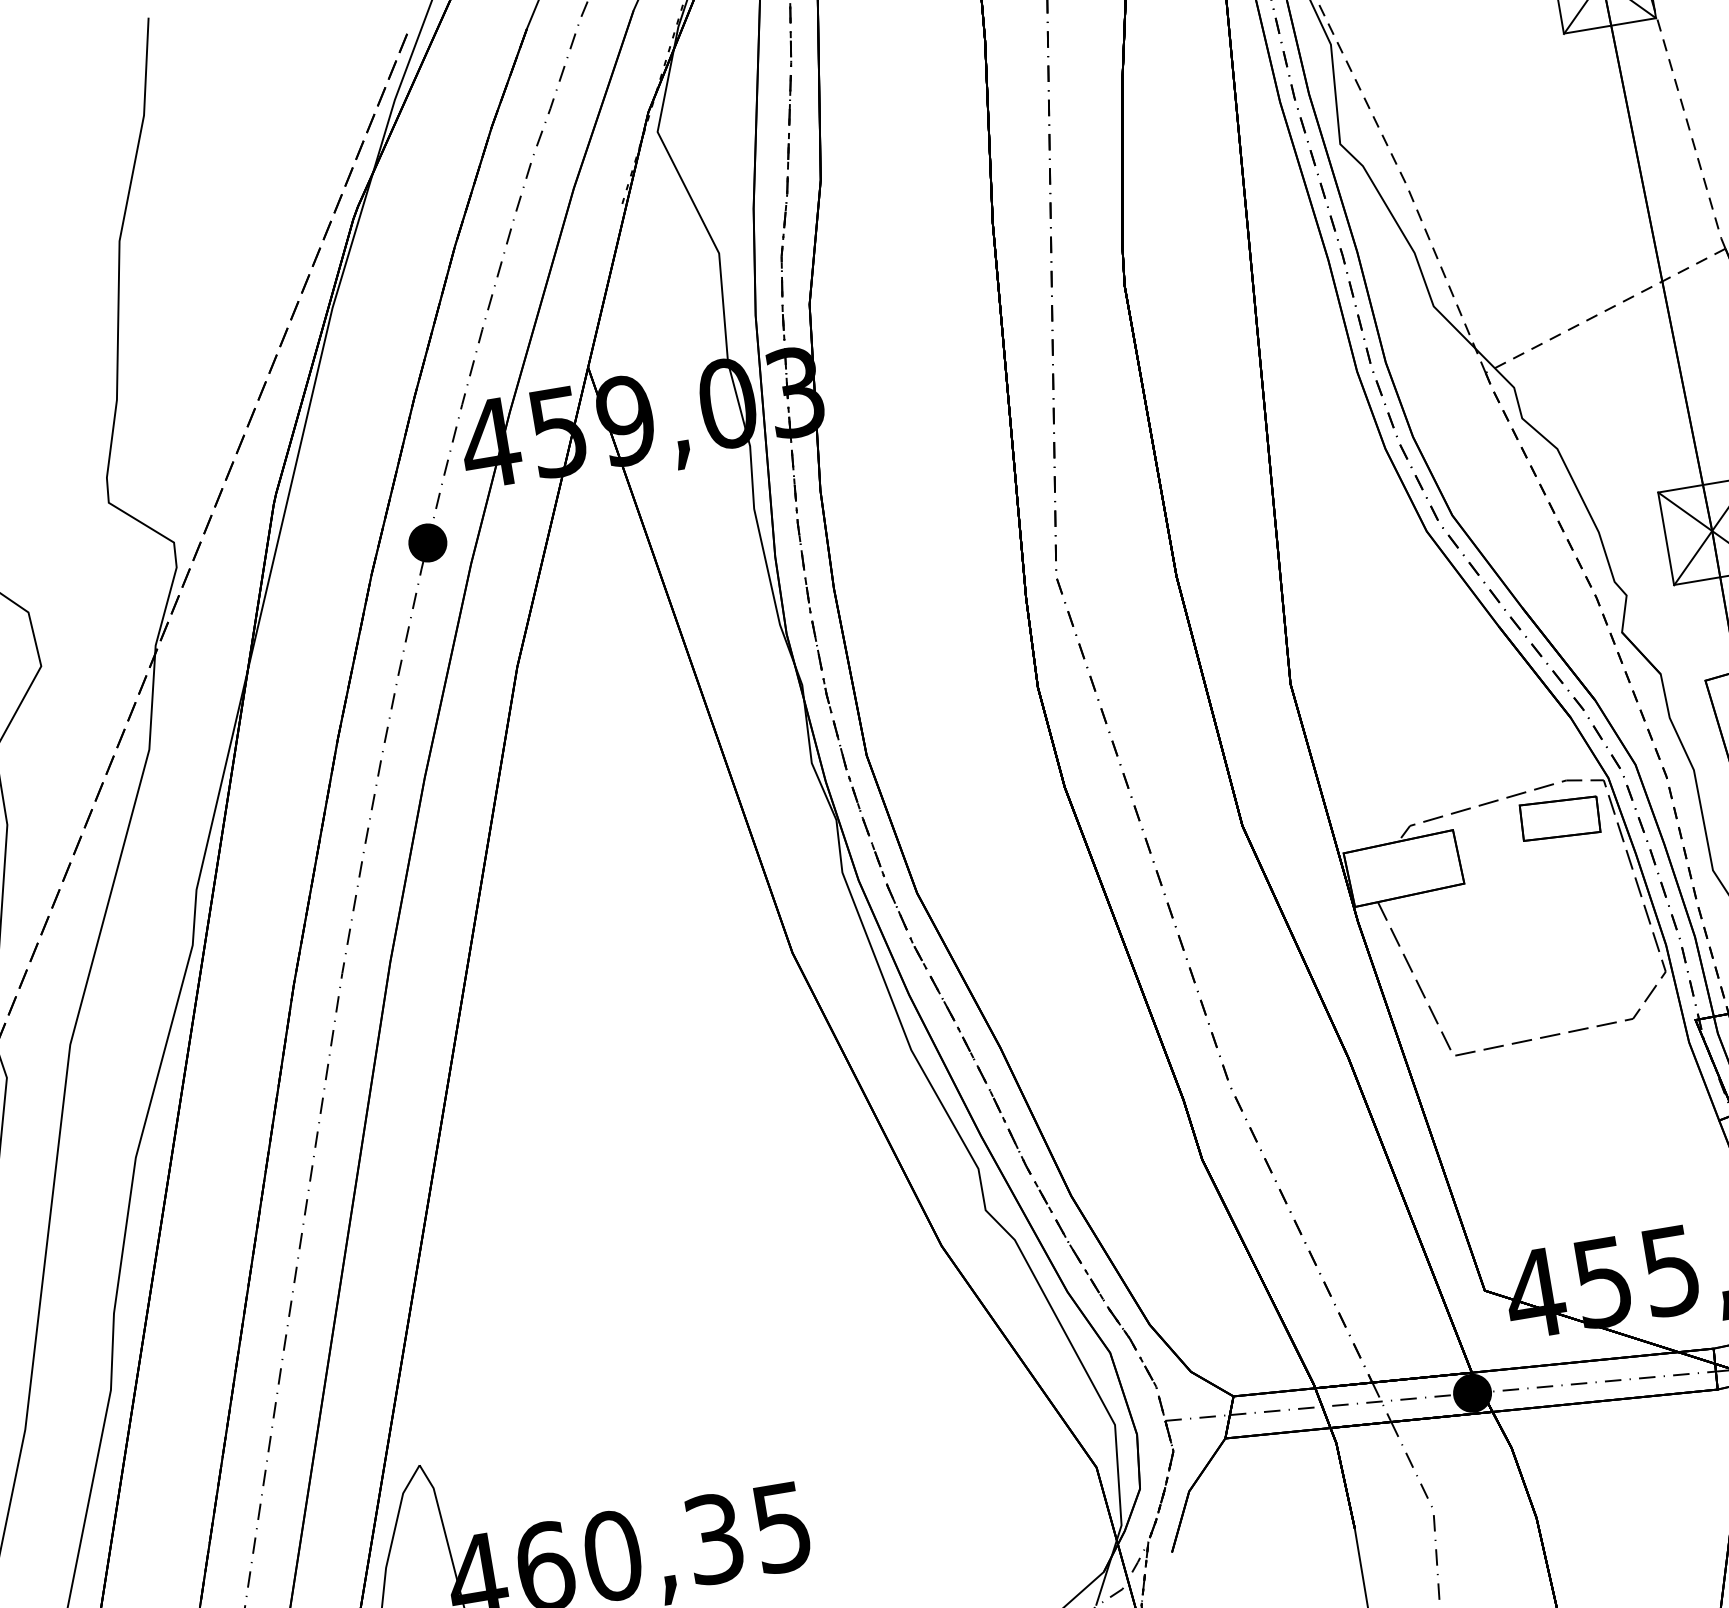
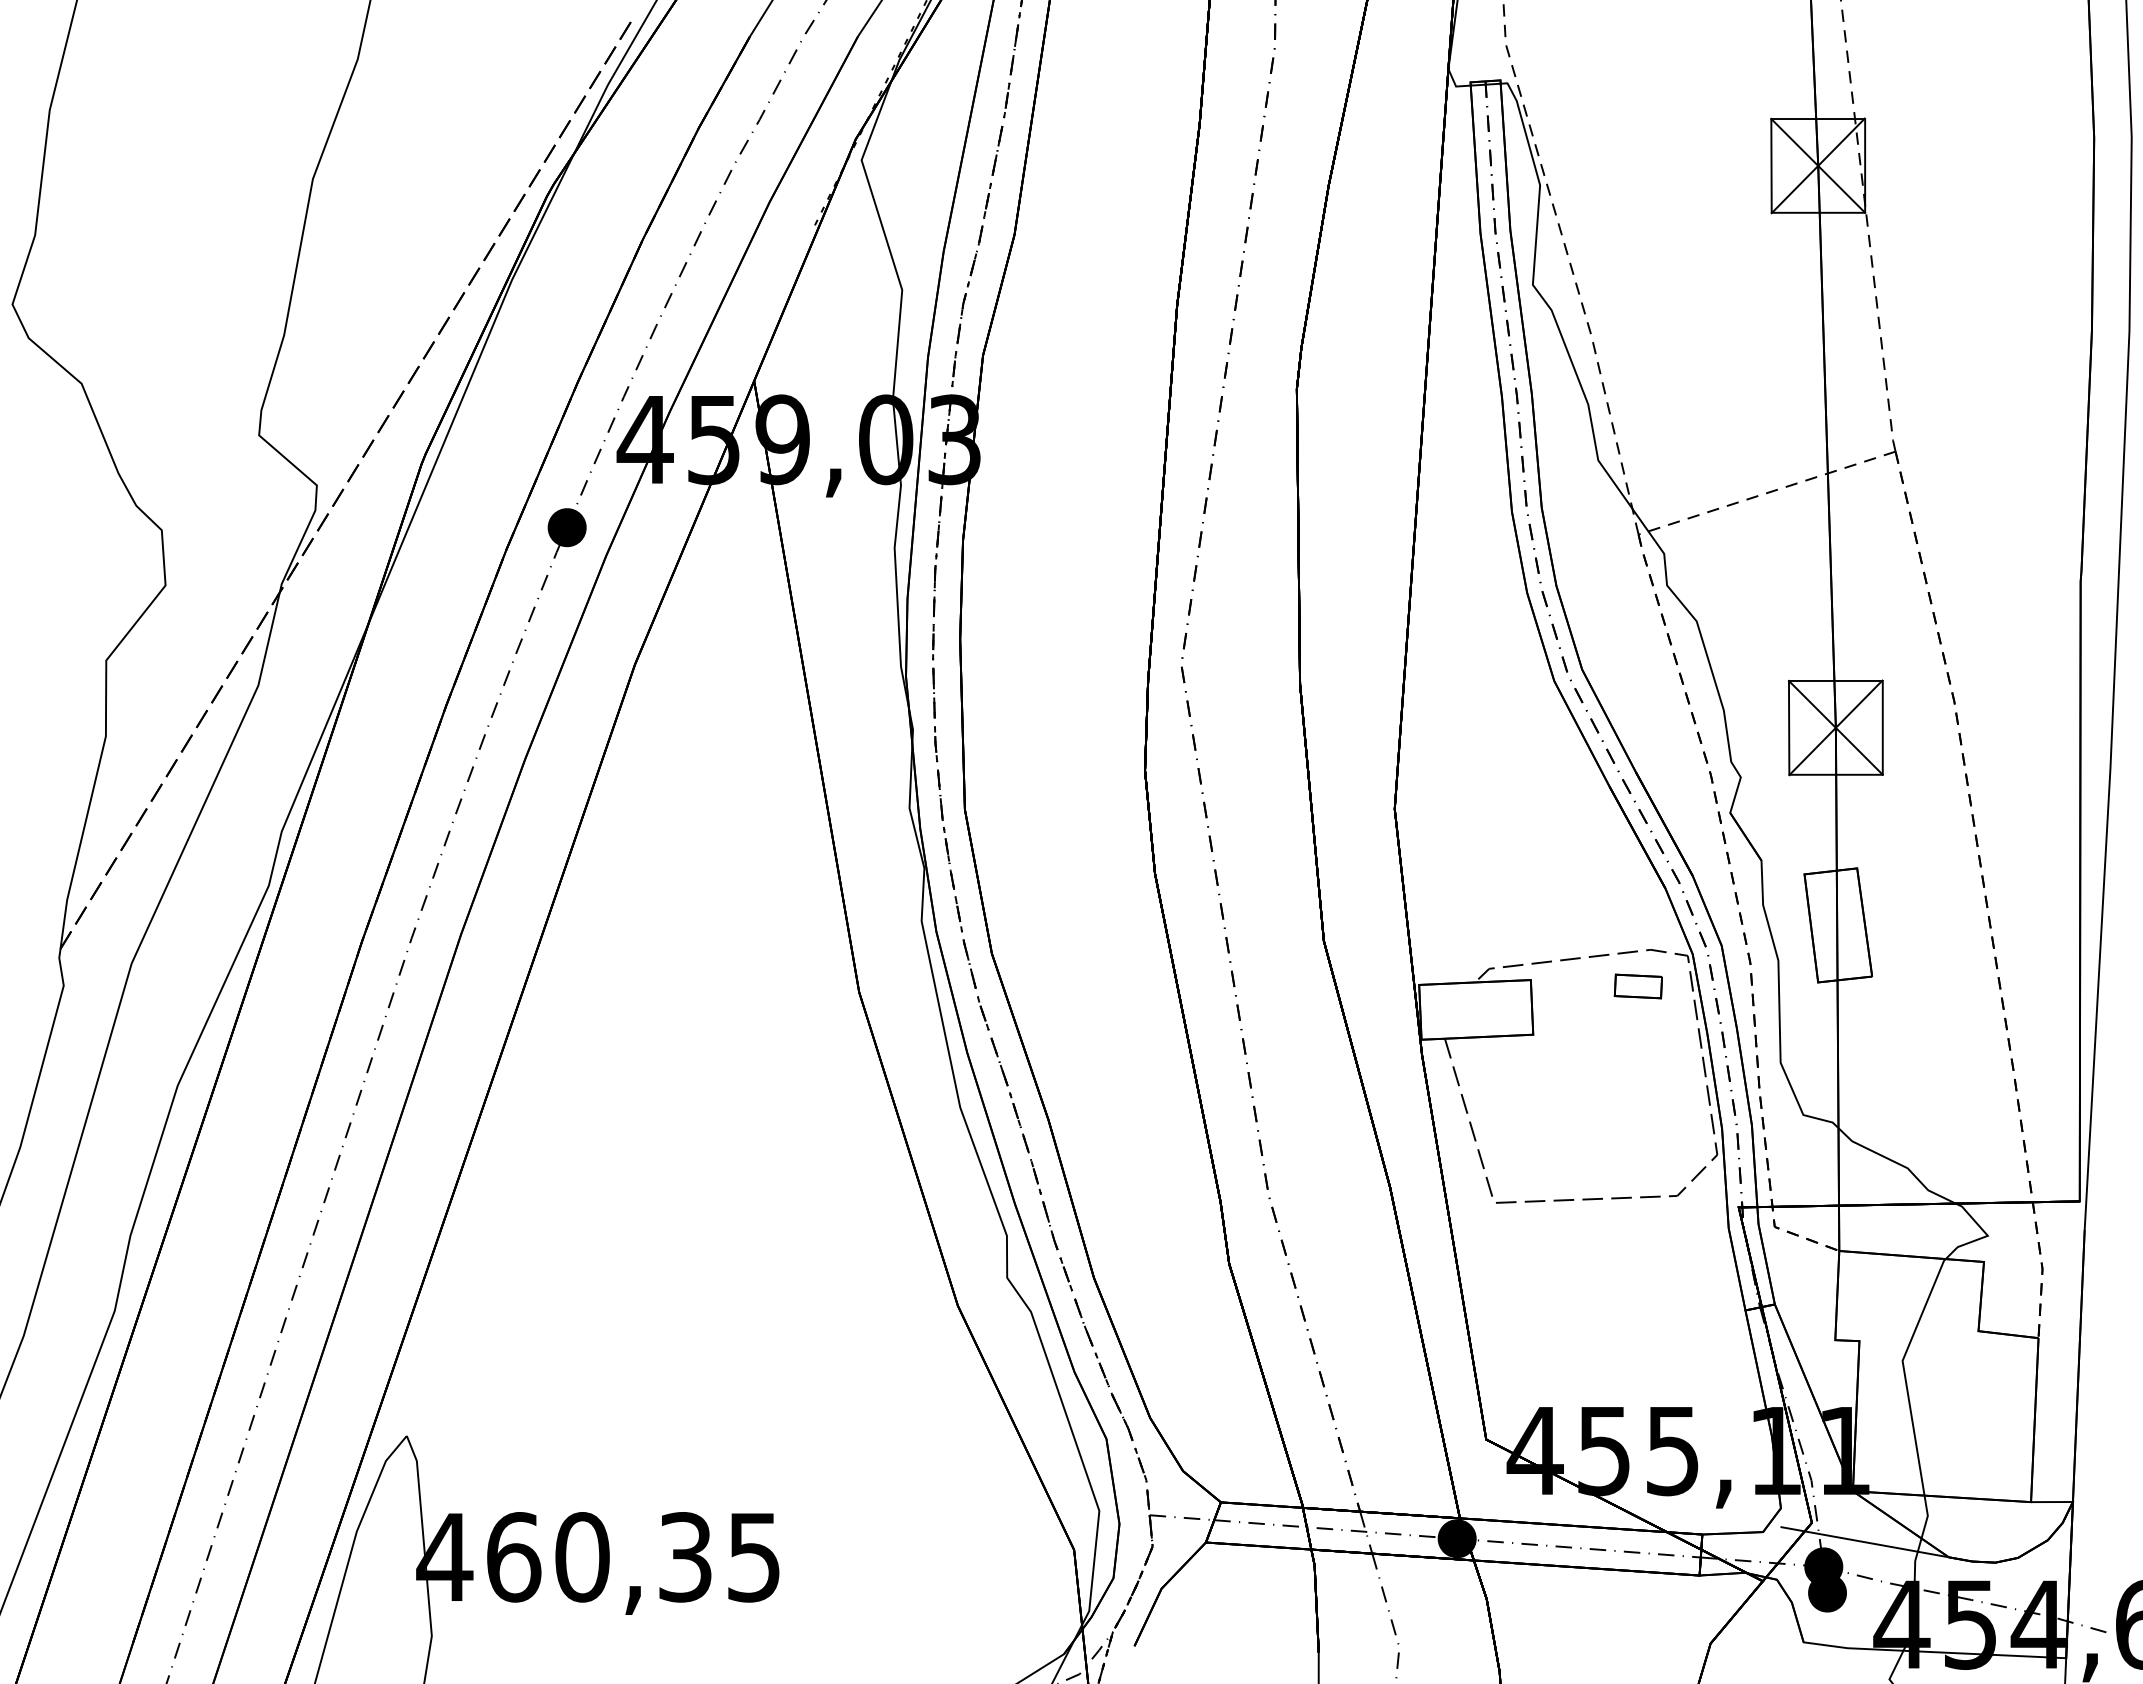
part: (1560, 818) -> (1638, 986), size x0.6

